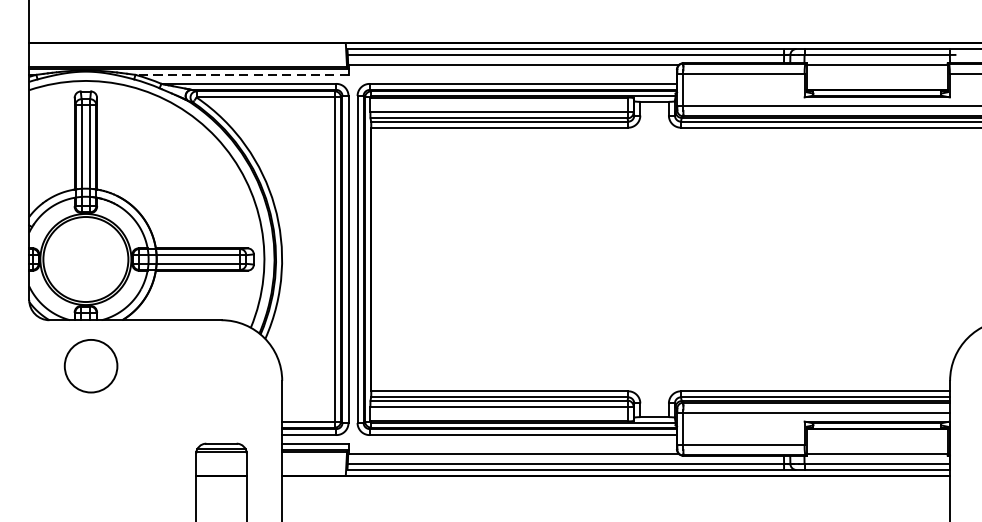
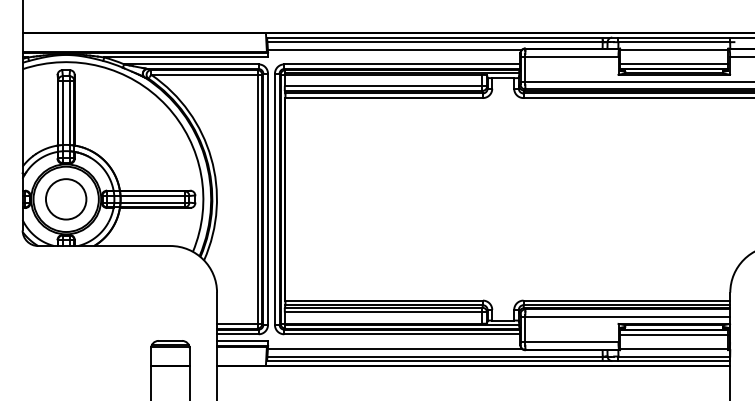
line: (242, 74) -> (186, 57), dashed -> solid
line: (877, 84) -> (674, 64), added
circle: (91, 366) -> (66, 199), moved
line: (877, 435) -> (674, 334), added

